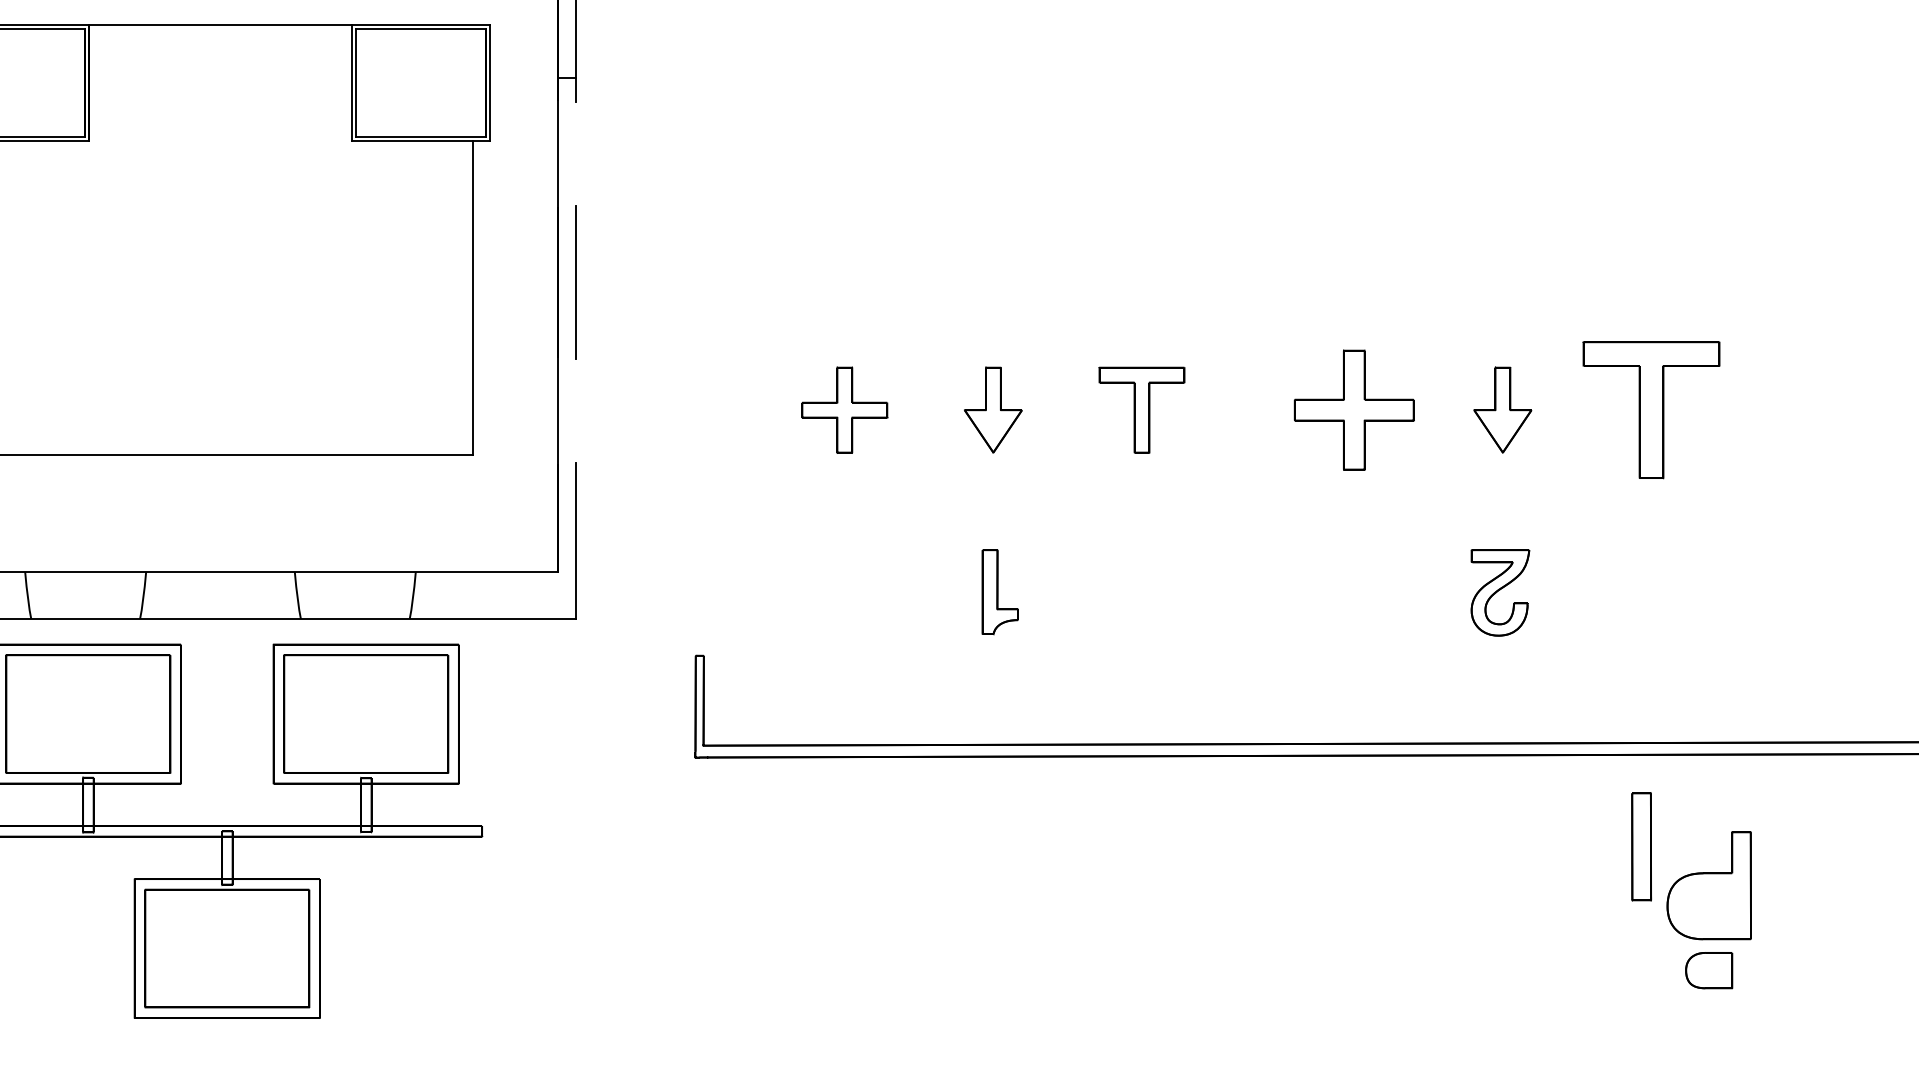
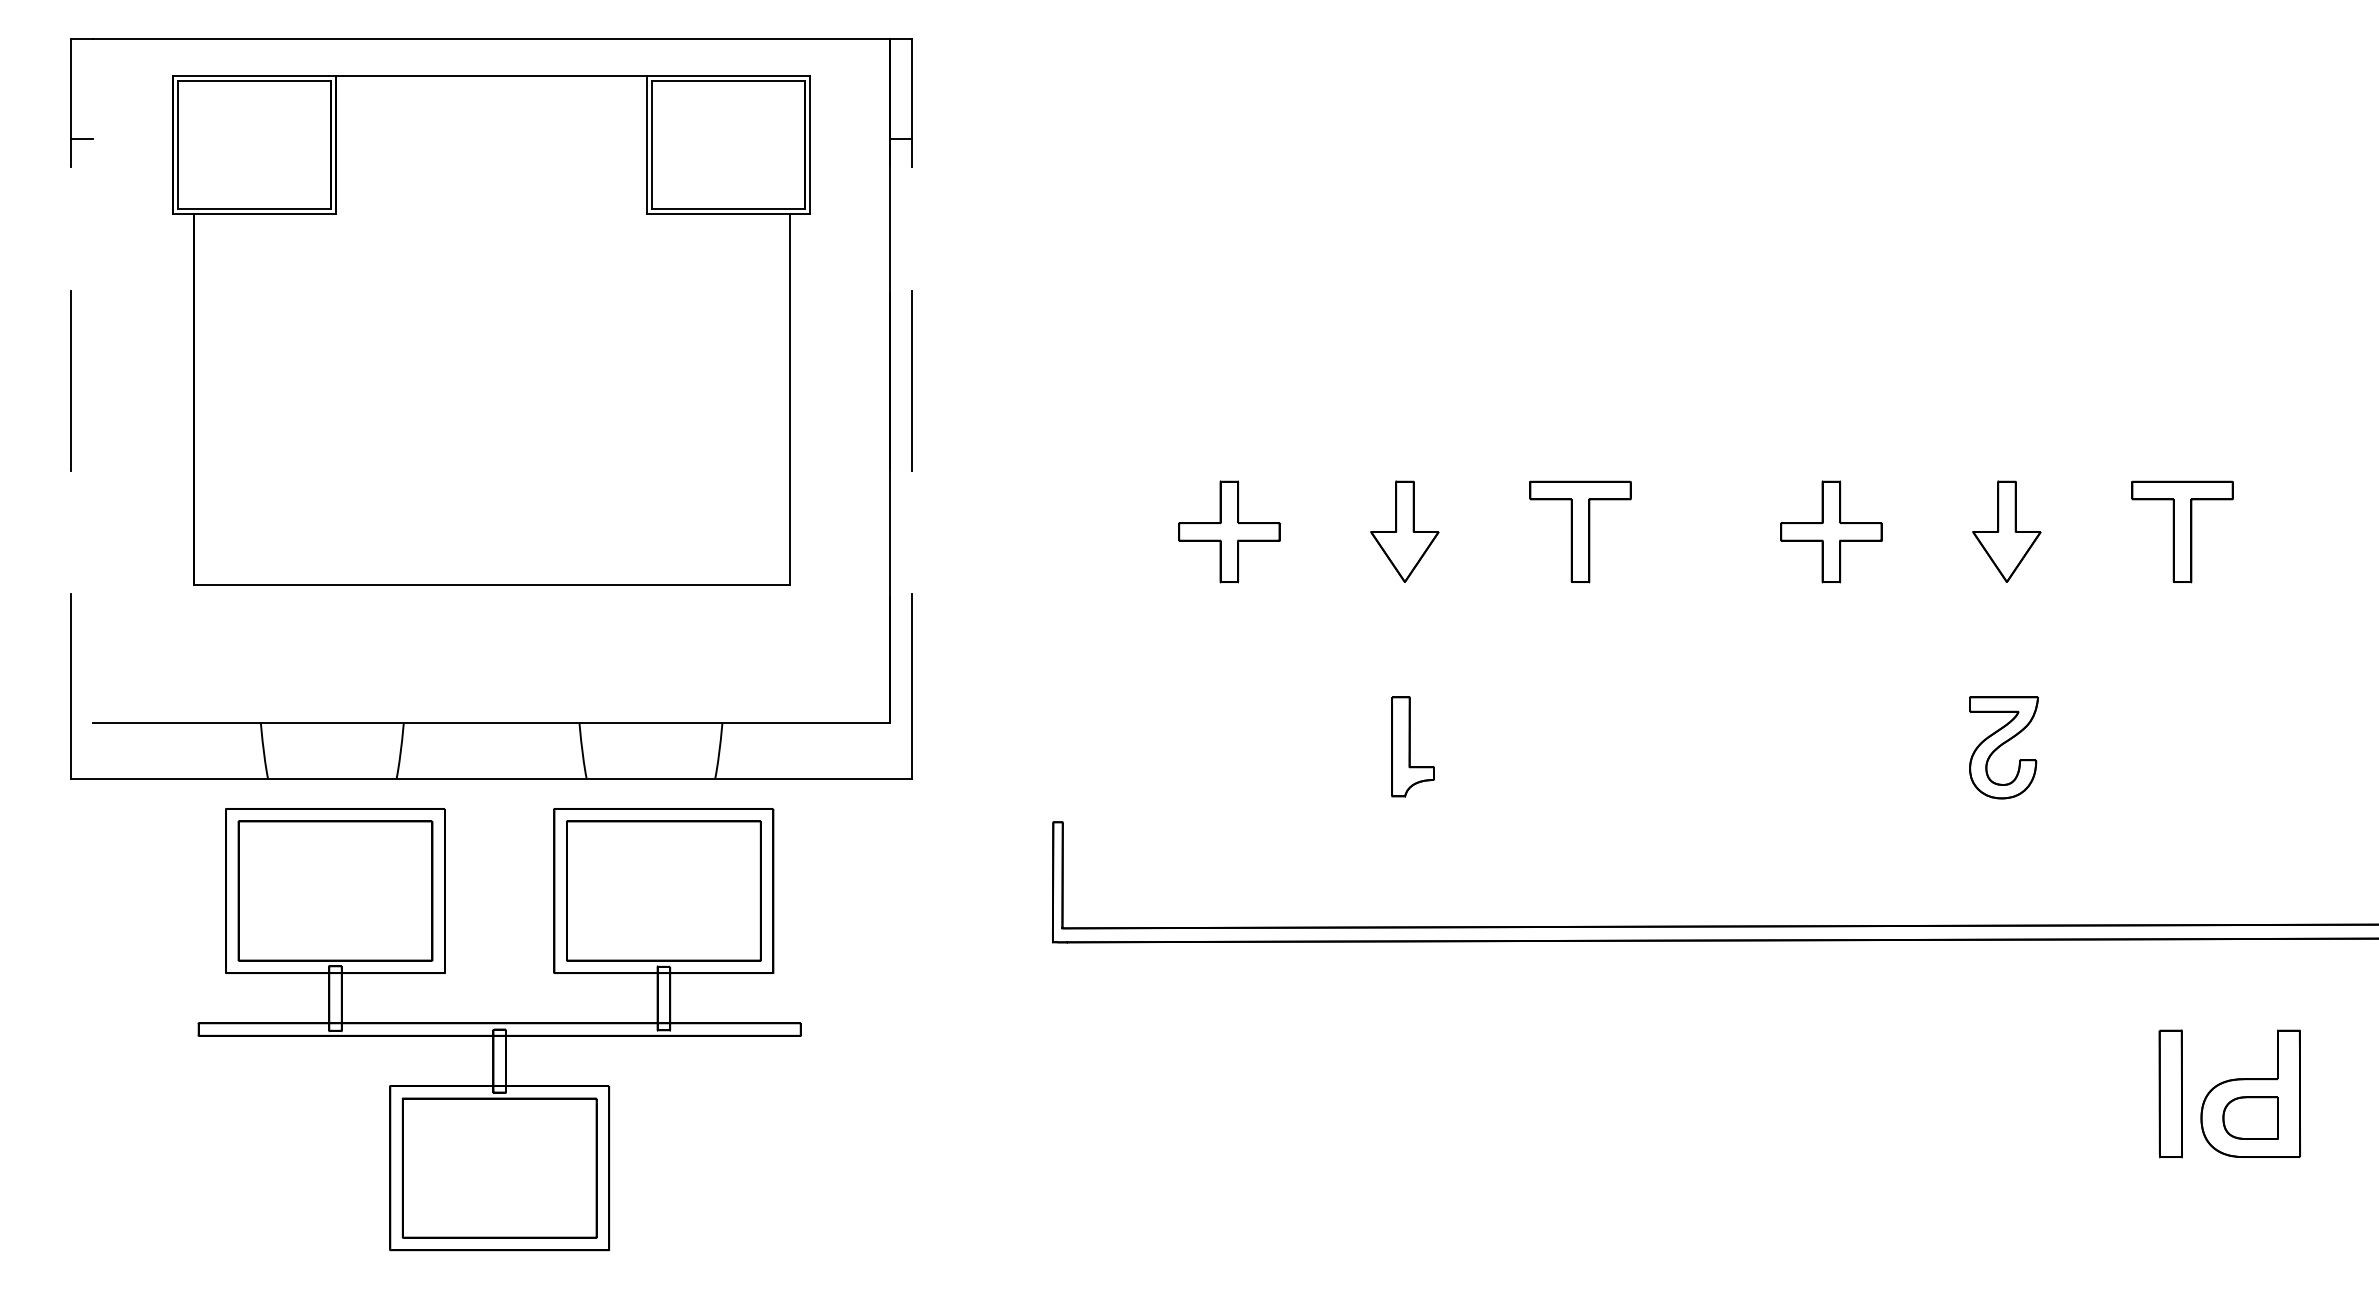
part: (1354, 409) -> (1831, 531), size x0.71
part: (1651, 409) -> (2182, 531), size x0.62
part: (1641, 846) -> (2170, 1093), moved
part: (1709, 970) -> (2250, 1117), moved

